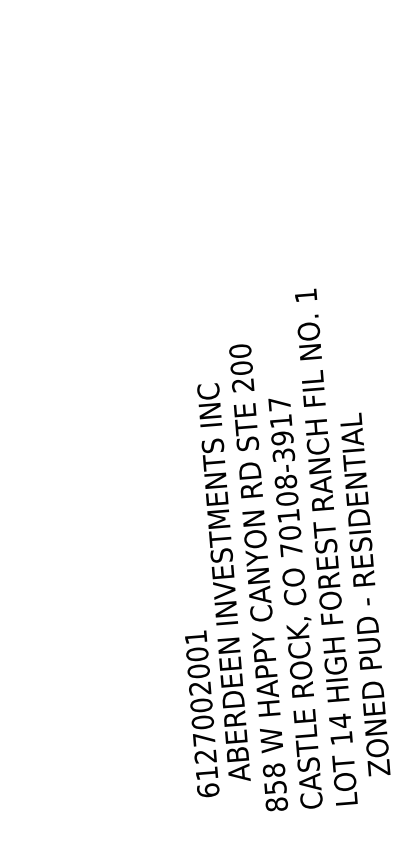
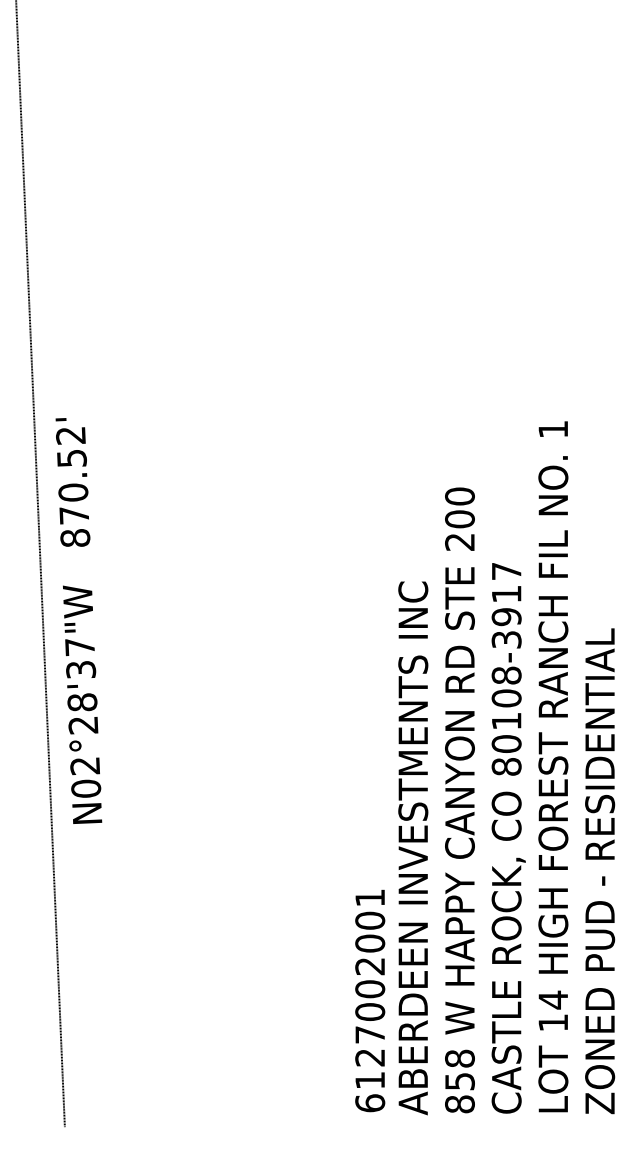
text: (291, 549) -> (506, 766), 70108-3917 -> 80108-3917
text: (224, 582) -> (413, 848), moved
text: (365, 594) -> (600, 871), moved
text: (202, 713) -> (370, 1000), moved

